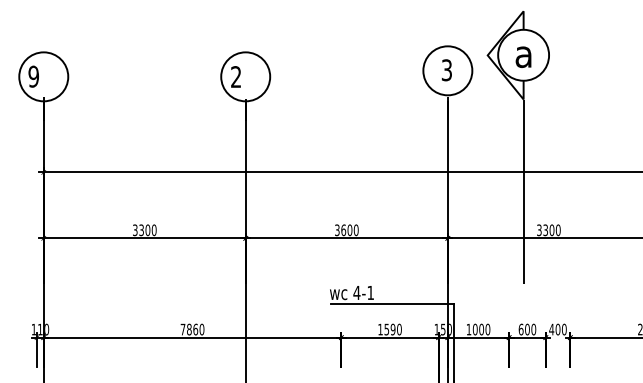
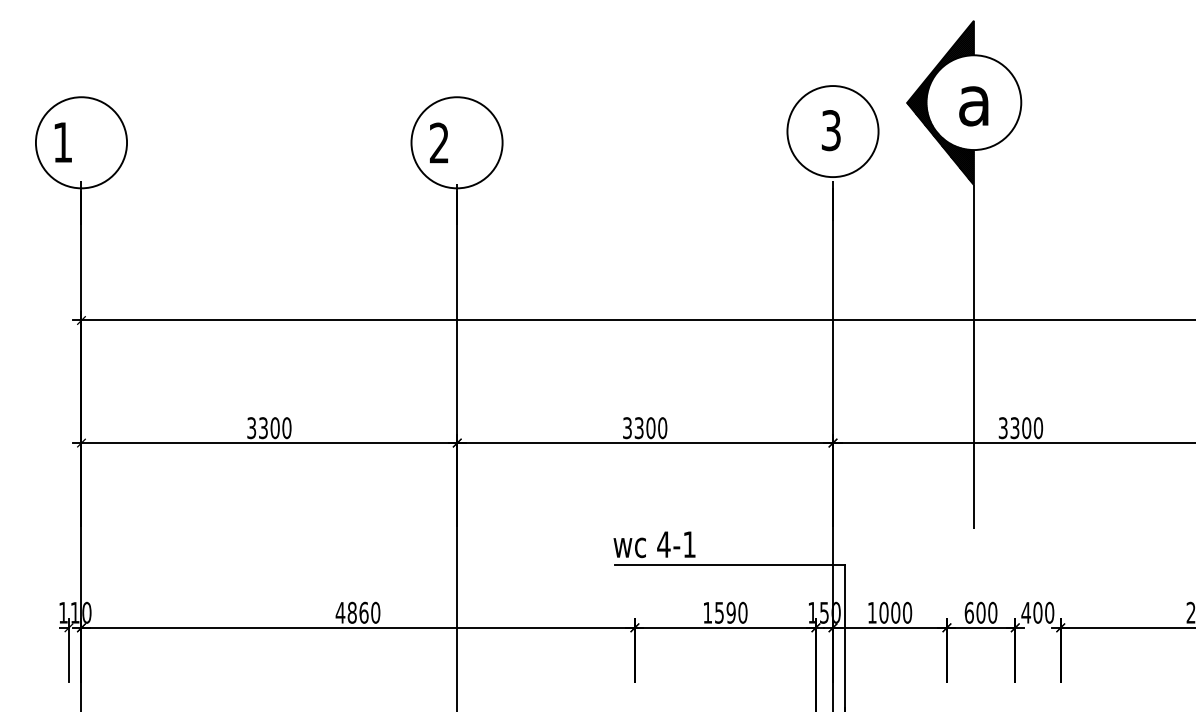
hatch: (505, 54) -> (940, 101), added
text: (33, 76) -> (62, 142), 9 -> 1
text: (343, 230) -> (638, 428), 3600 -> 3300
text: (182, 329) -> (339, 612), 7860 -> 4860

